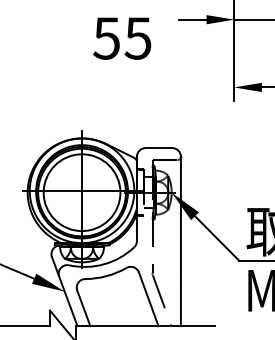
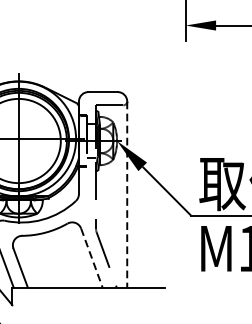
line: (180, 241) -> (126, 194), solid -> dashed
line: (148, 299) -> (91, 258), solid -> dashed

